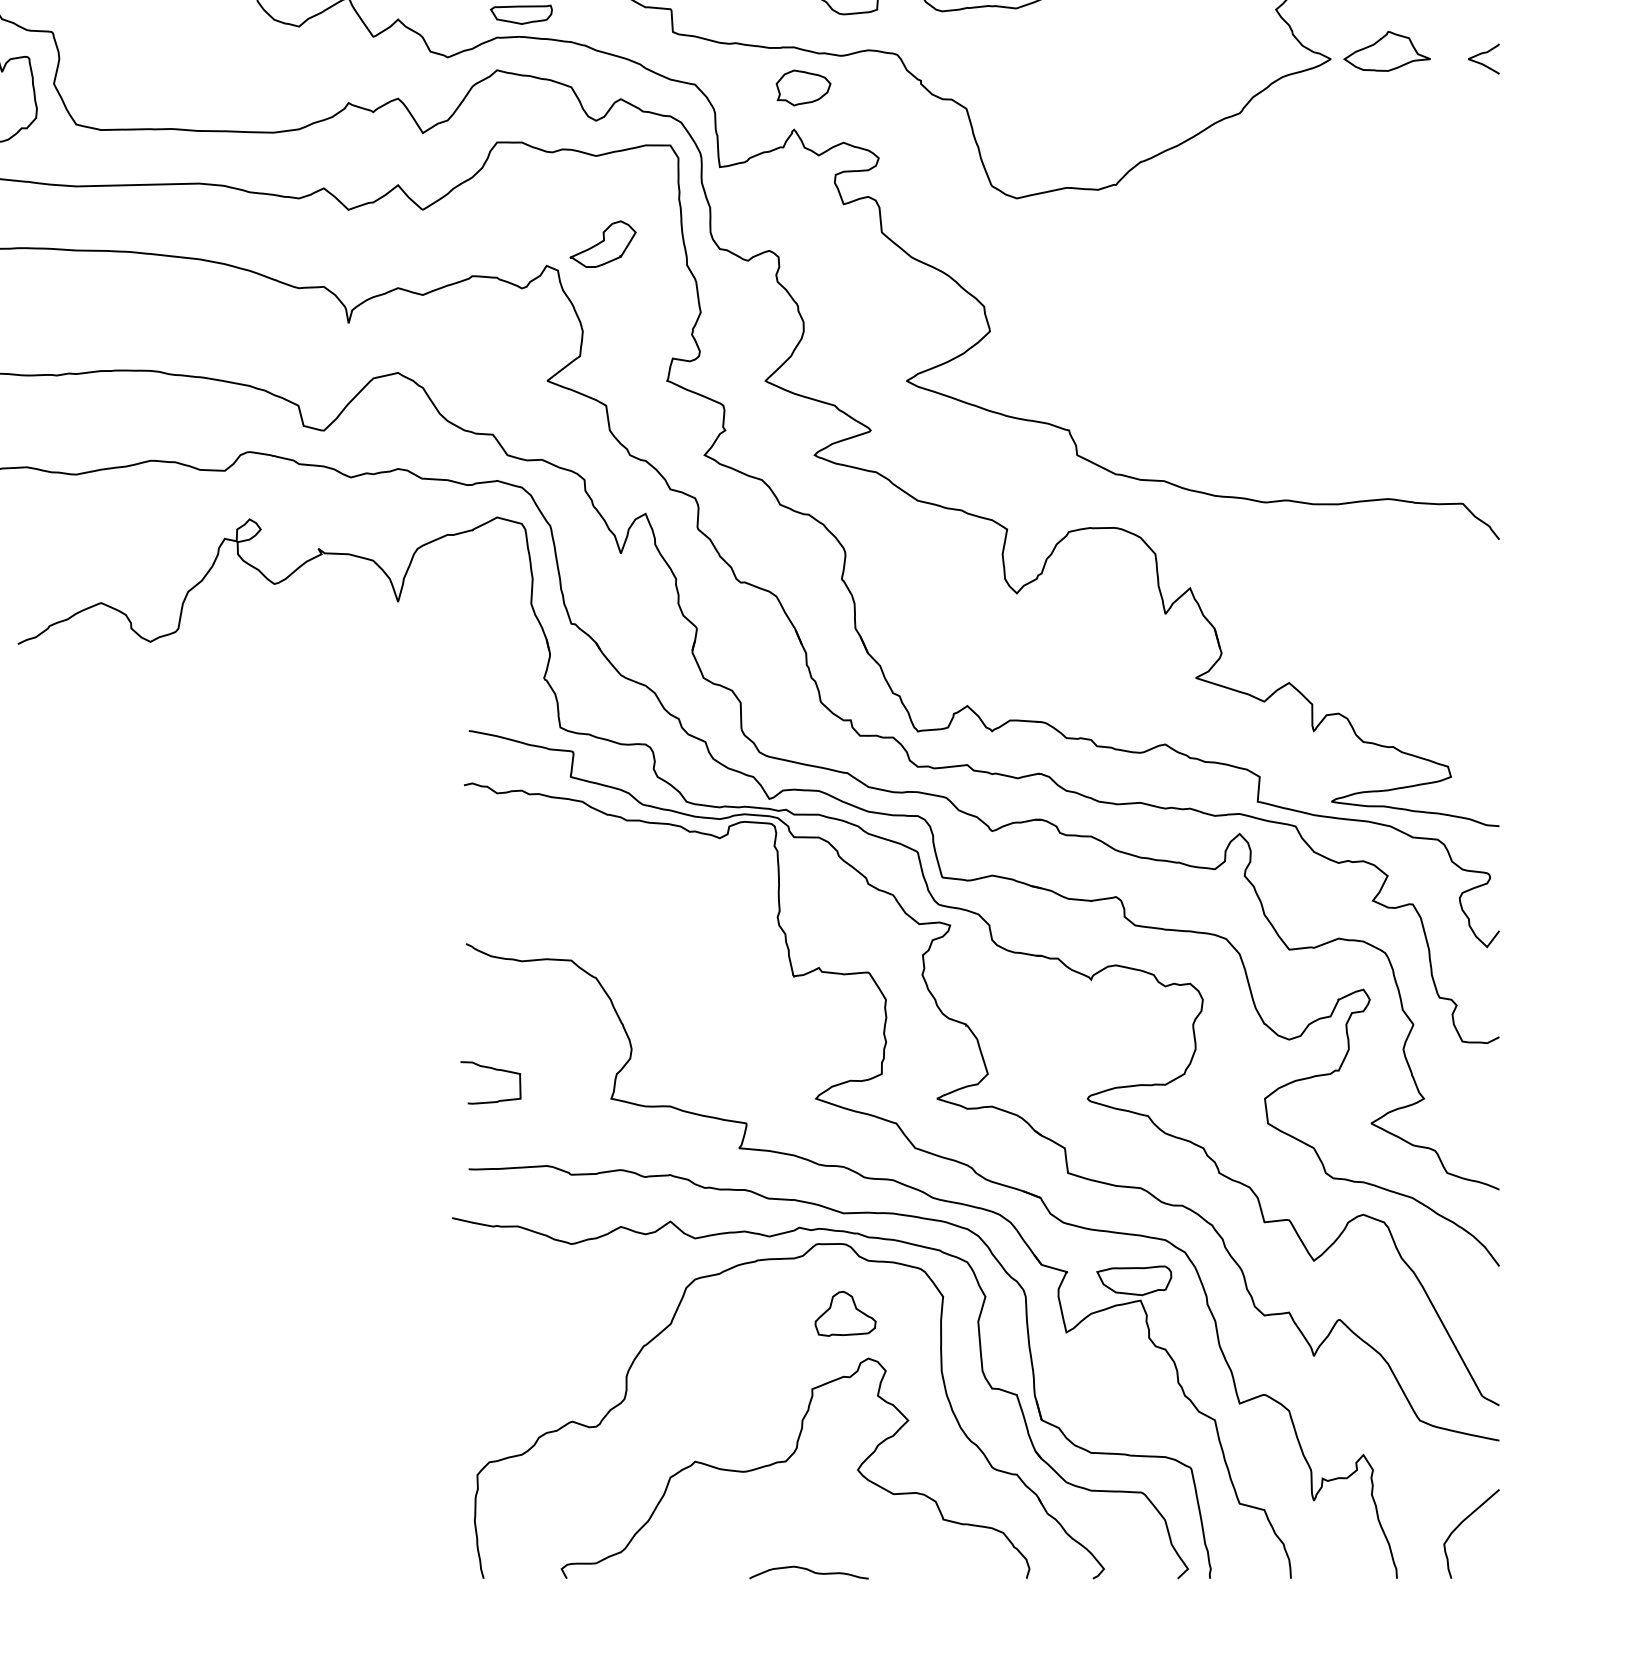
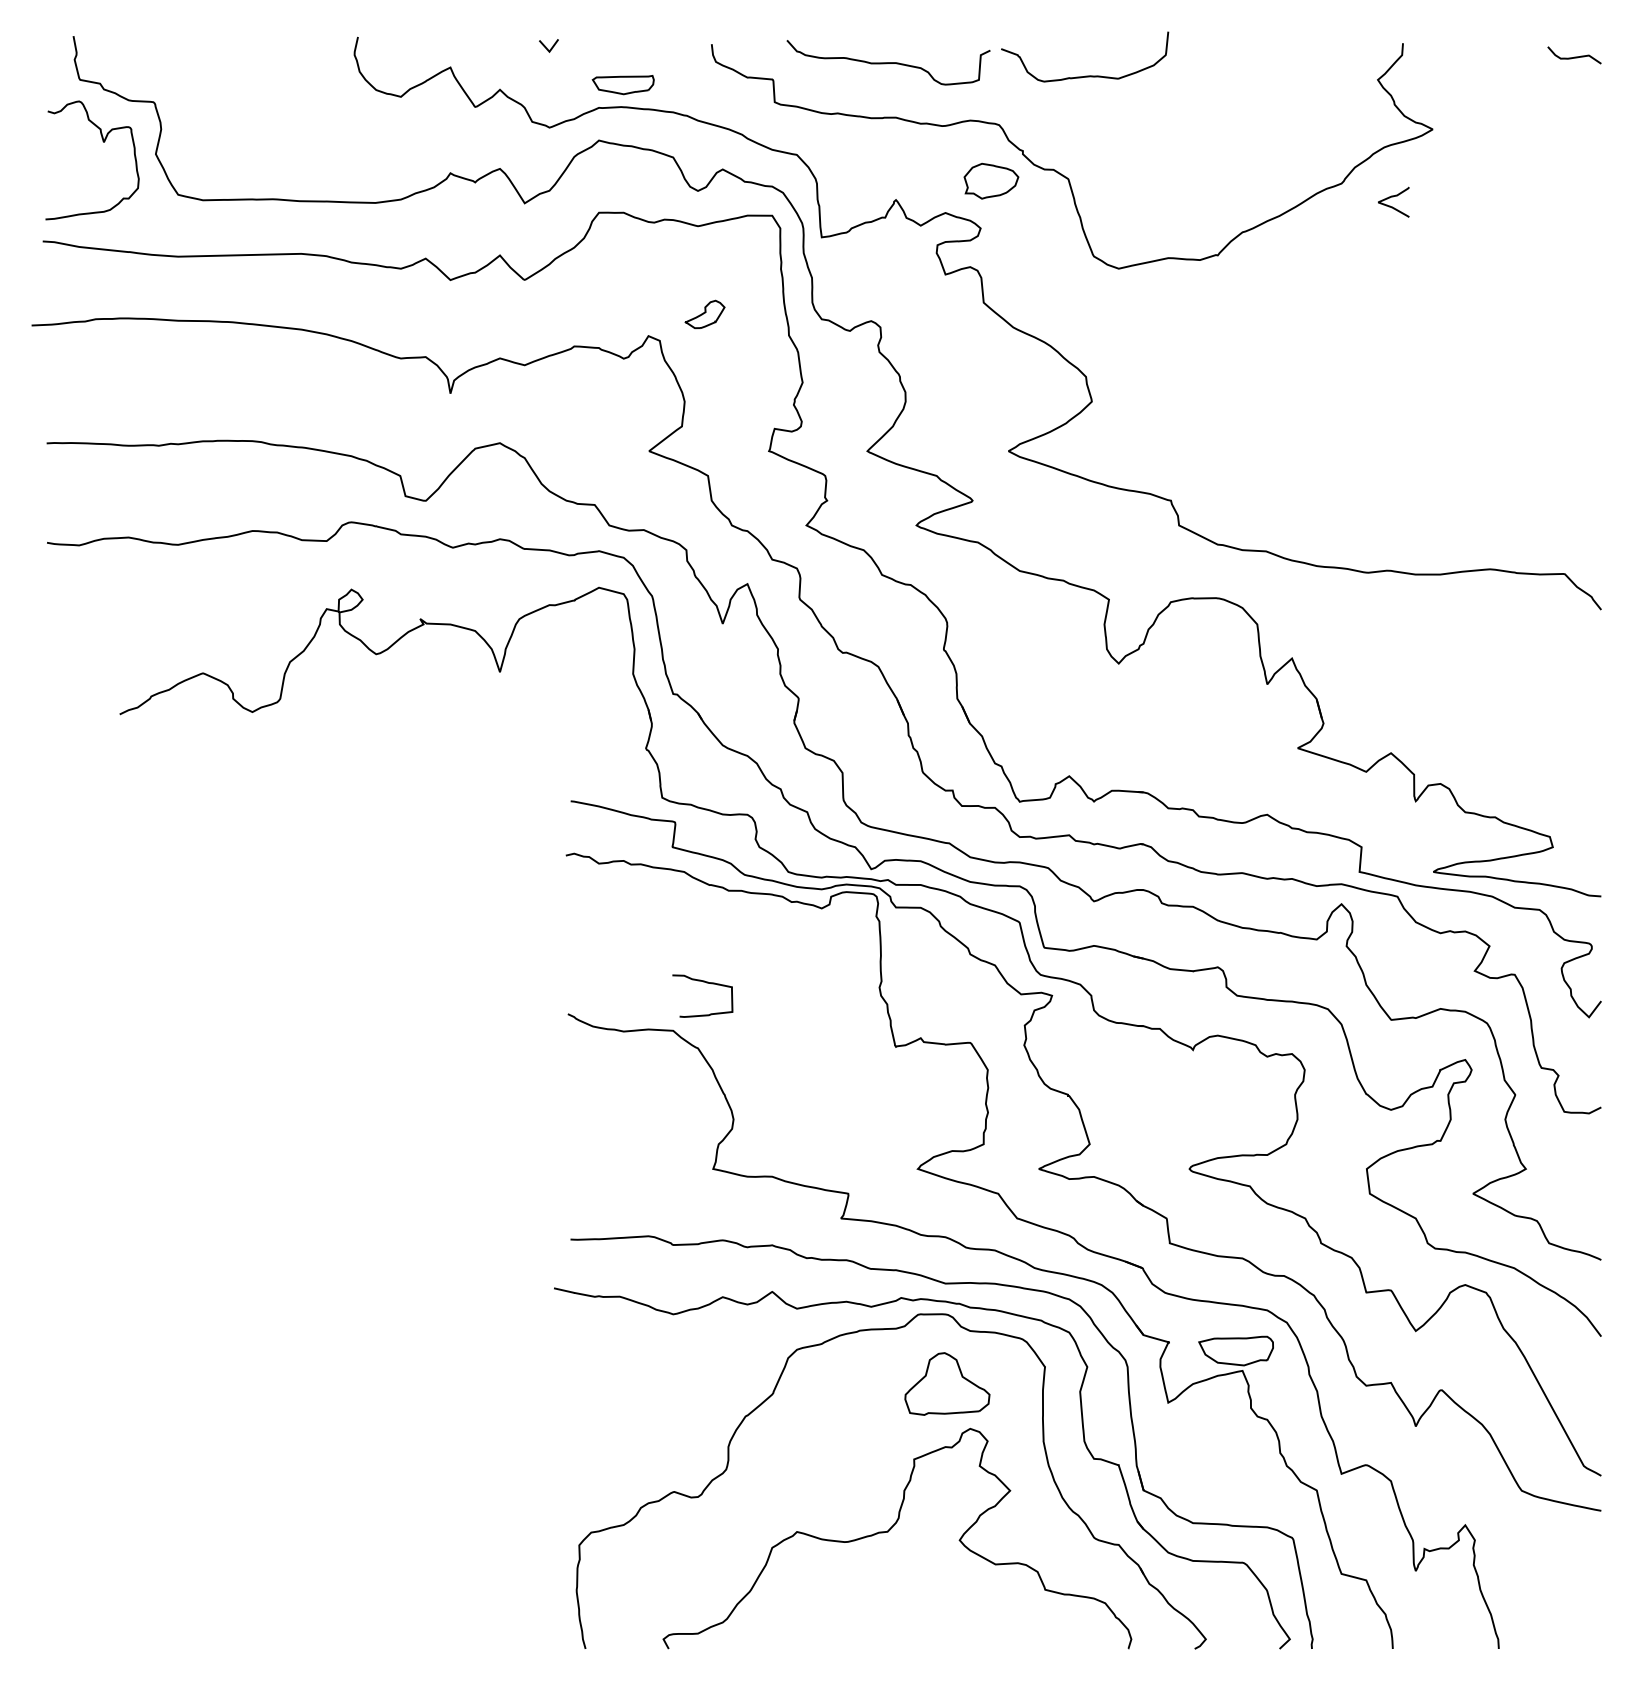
part: (1386, 51) -> (1488, 121), removed
curve: (1483, 54) -> (1393, 197), moved
part: (803, 87) -> (991, 180), moved
part: (602, 244) -> (704, 314), size x0.6
curve: (494, 1070) -> (706, 983), moved
part: (845, 1314) -> (947, 1384), size x1.4
curve: (1461, 1524) -> (1563, 1594), removed
curve: (808, 1571) -> (910, 1641), removed

